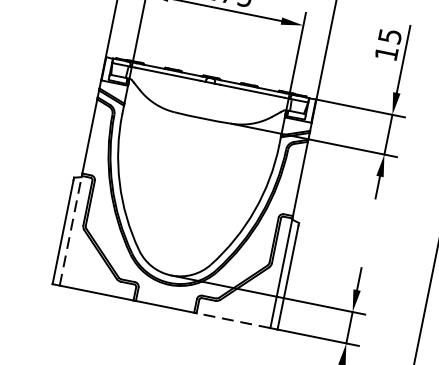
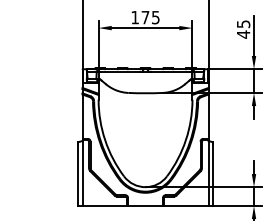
text: (386, 53) -> (243, 34), 15 -> 45
line: (70, 231) -> (82, 173), dashed -> solid
line: (233, 319) -> (186, 205), dashed -> solid

